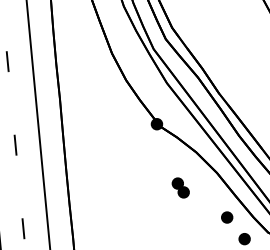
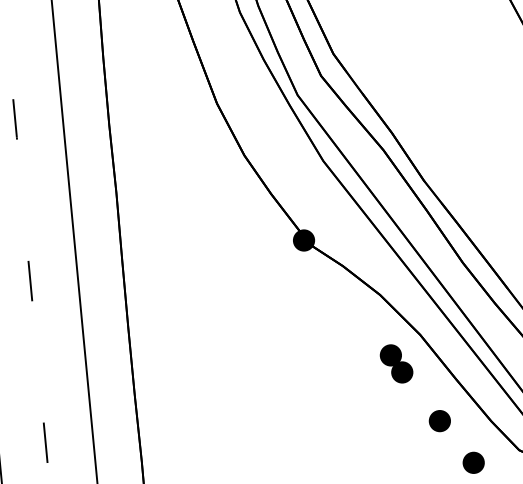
part: (180, 187) -> (396, 362), moved

